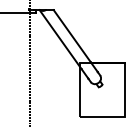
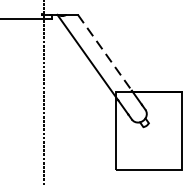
line: (72, 36) -> (105, 53), solid -> dashed

